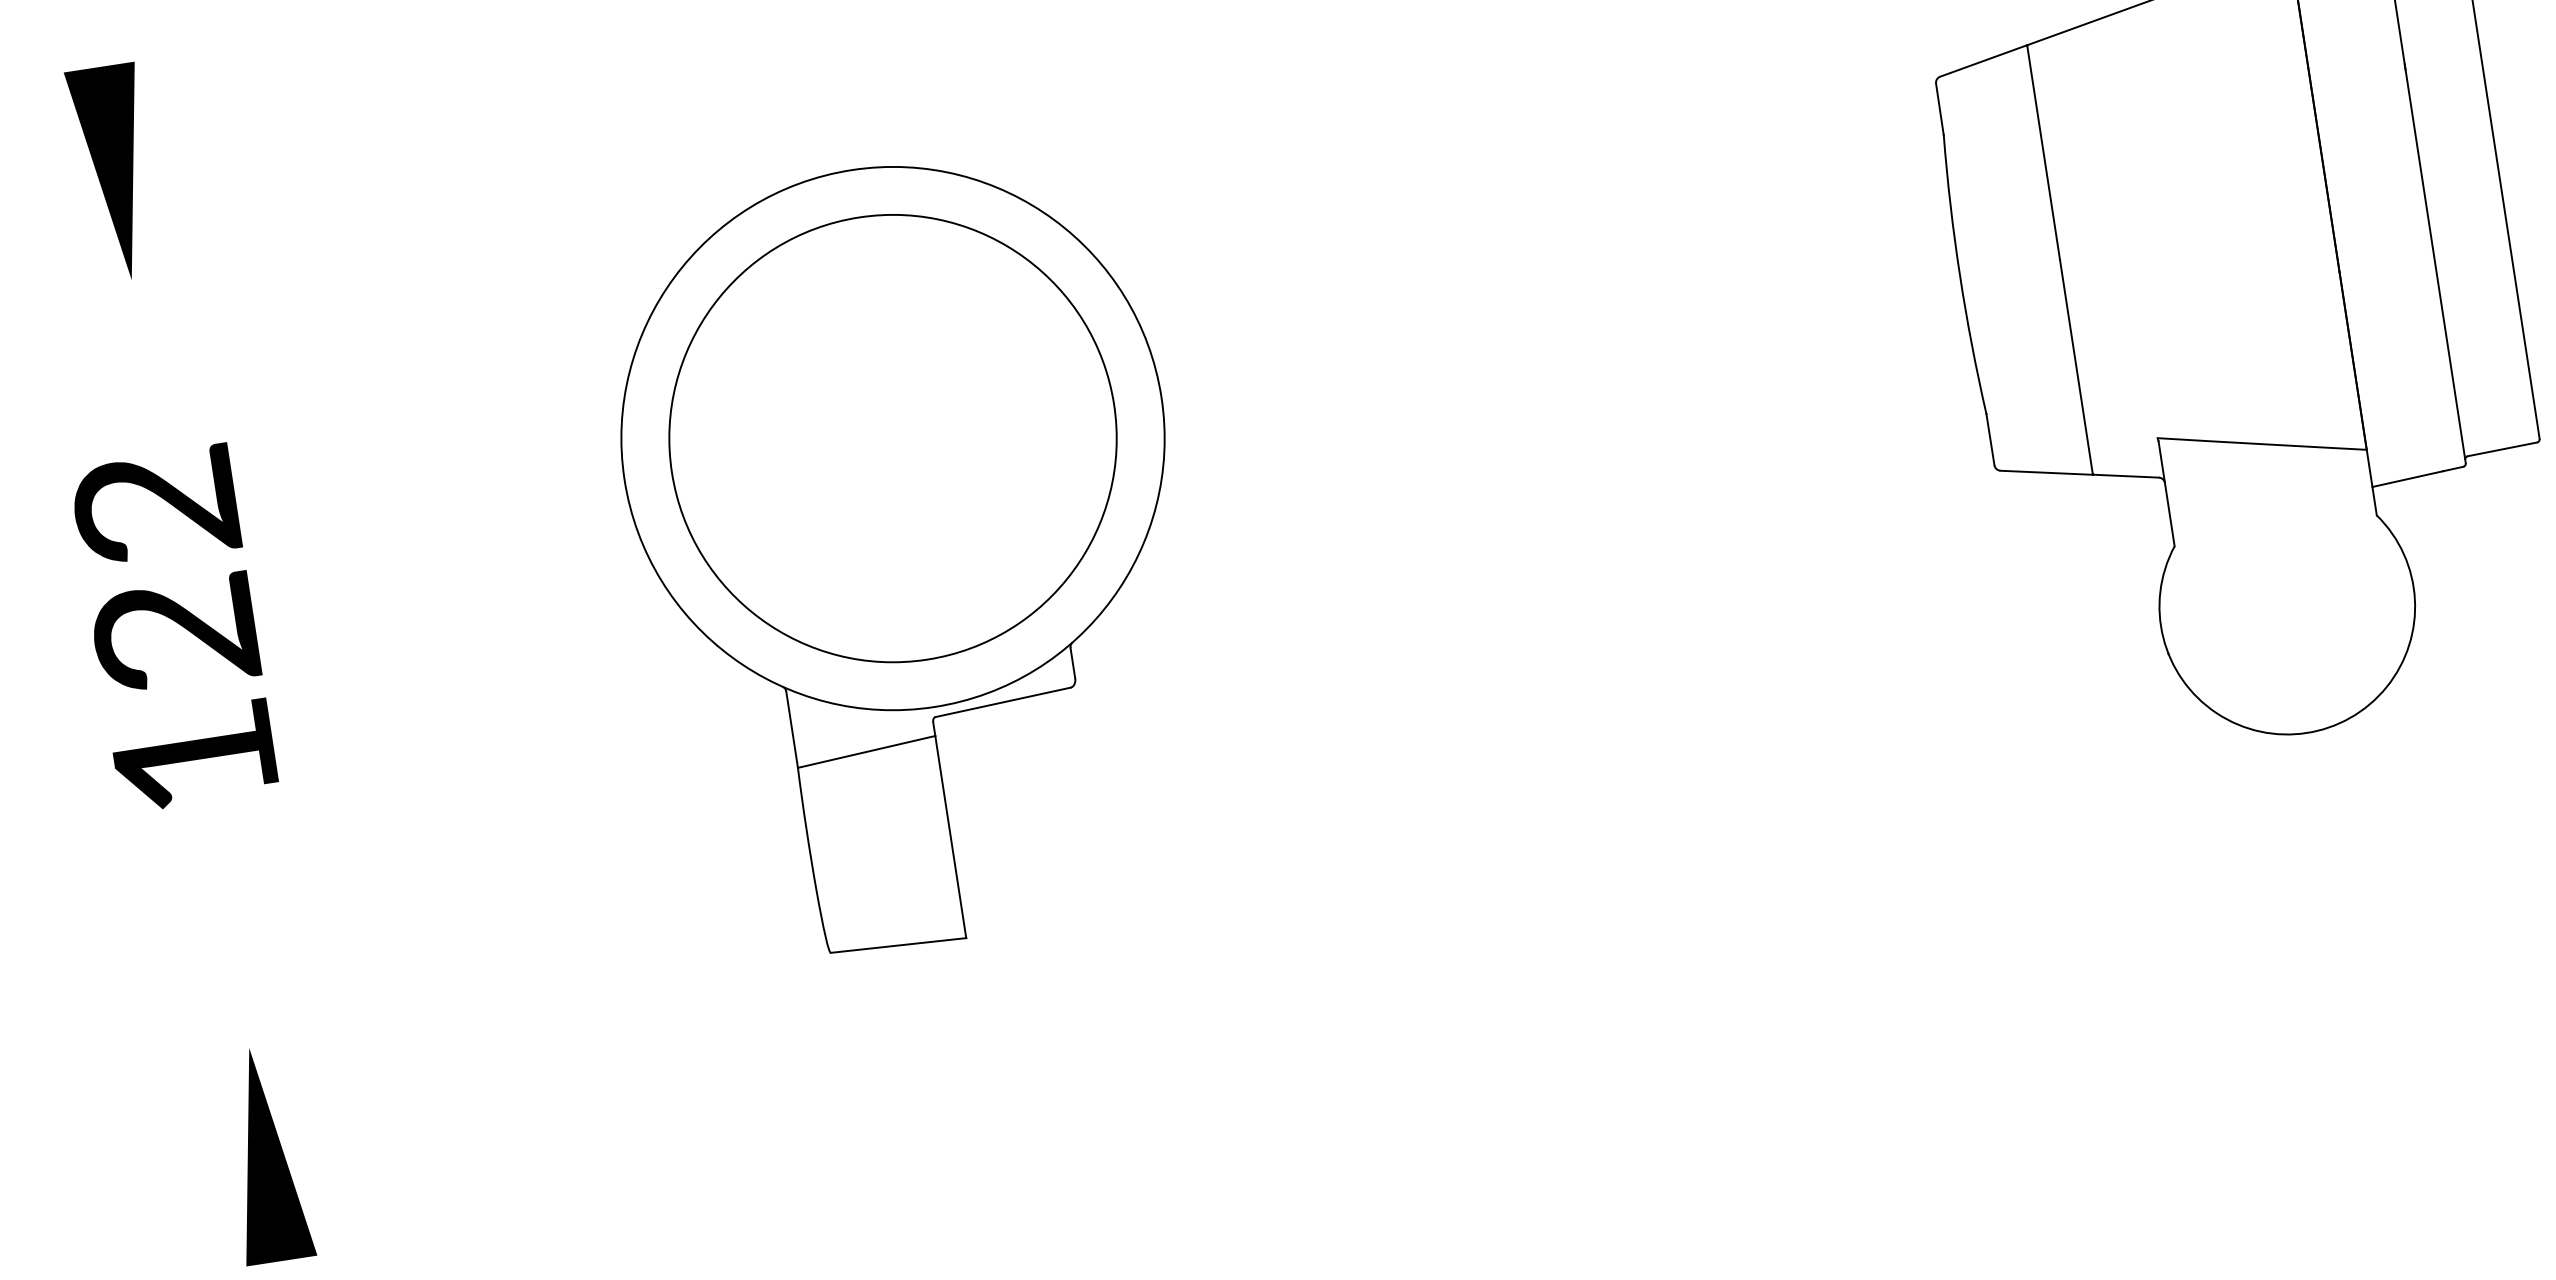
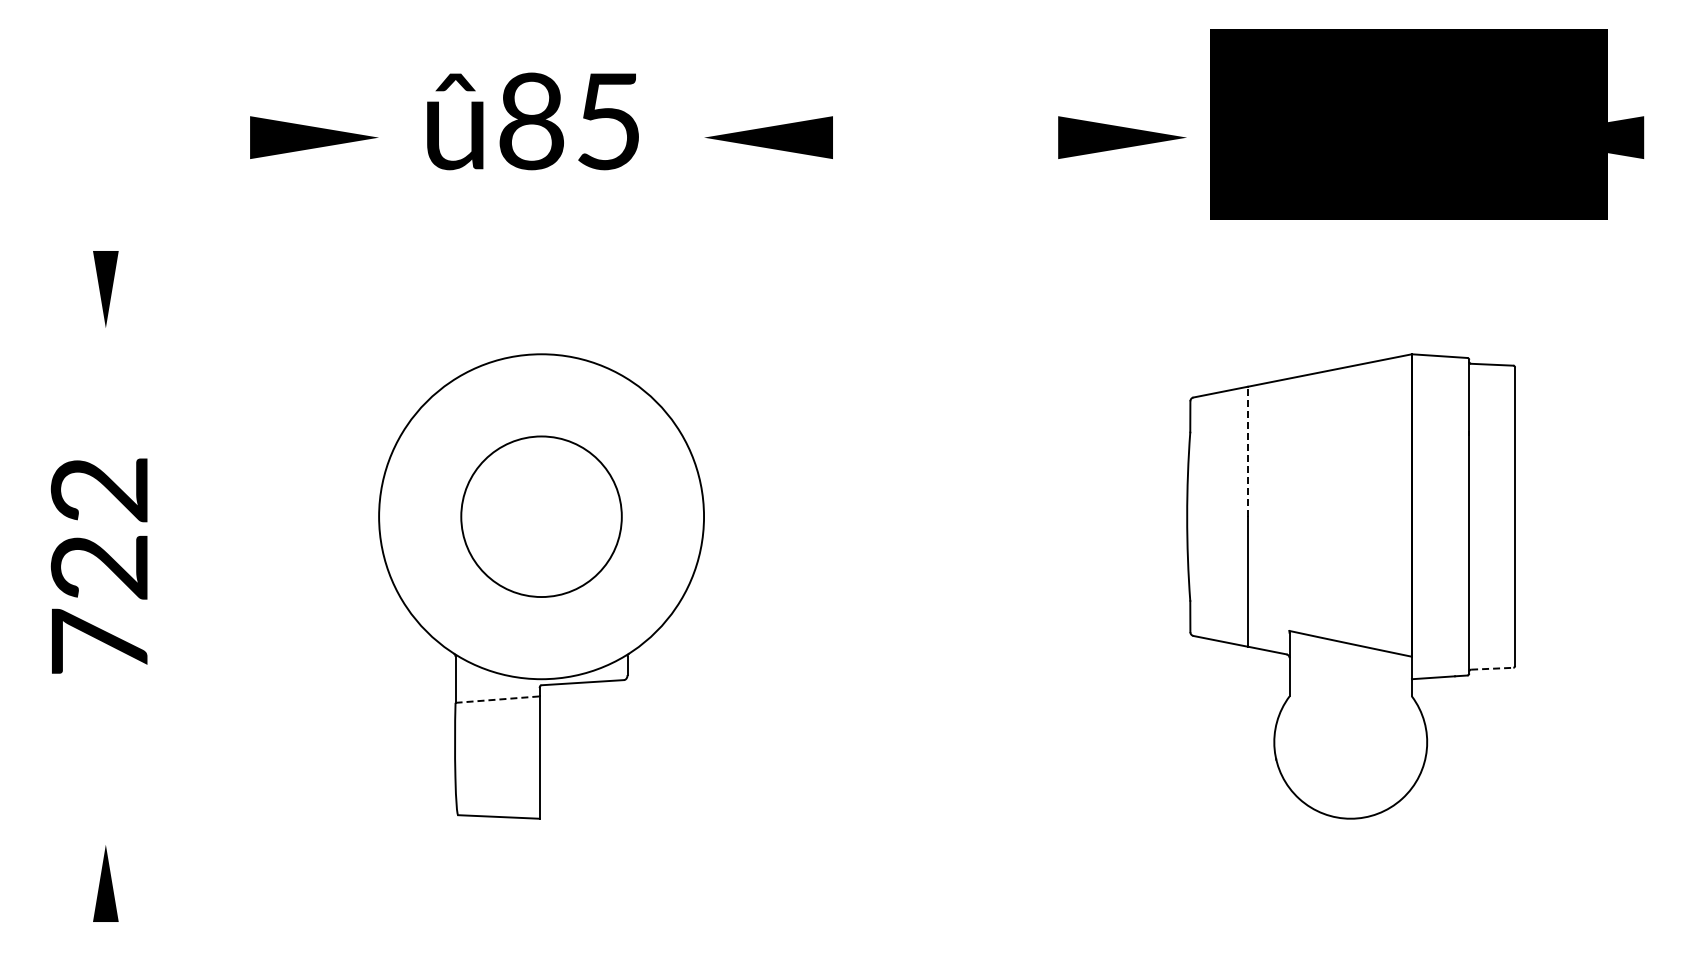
line: (2043, 152) -> (1247, 451), solid -> dashed
part: (114, 173) -> (105, 289), size x0.6
circle: (892, 438) -> (541, 516), size x0.6
line: (2502, 448) -> (1492, 668), solid -> dashed
line: (868, 751) -> (498, 699), solid -> dashed
text: (193, 754) -> (99, 640), 1 -> 7
part: (265, 1154) -> (105, 883), size x0.6

